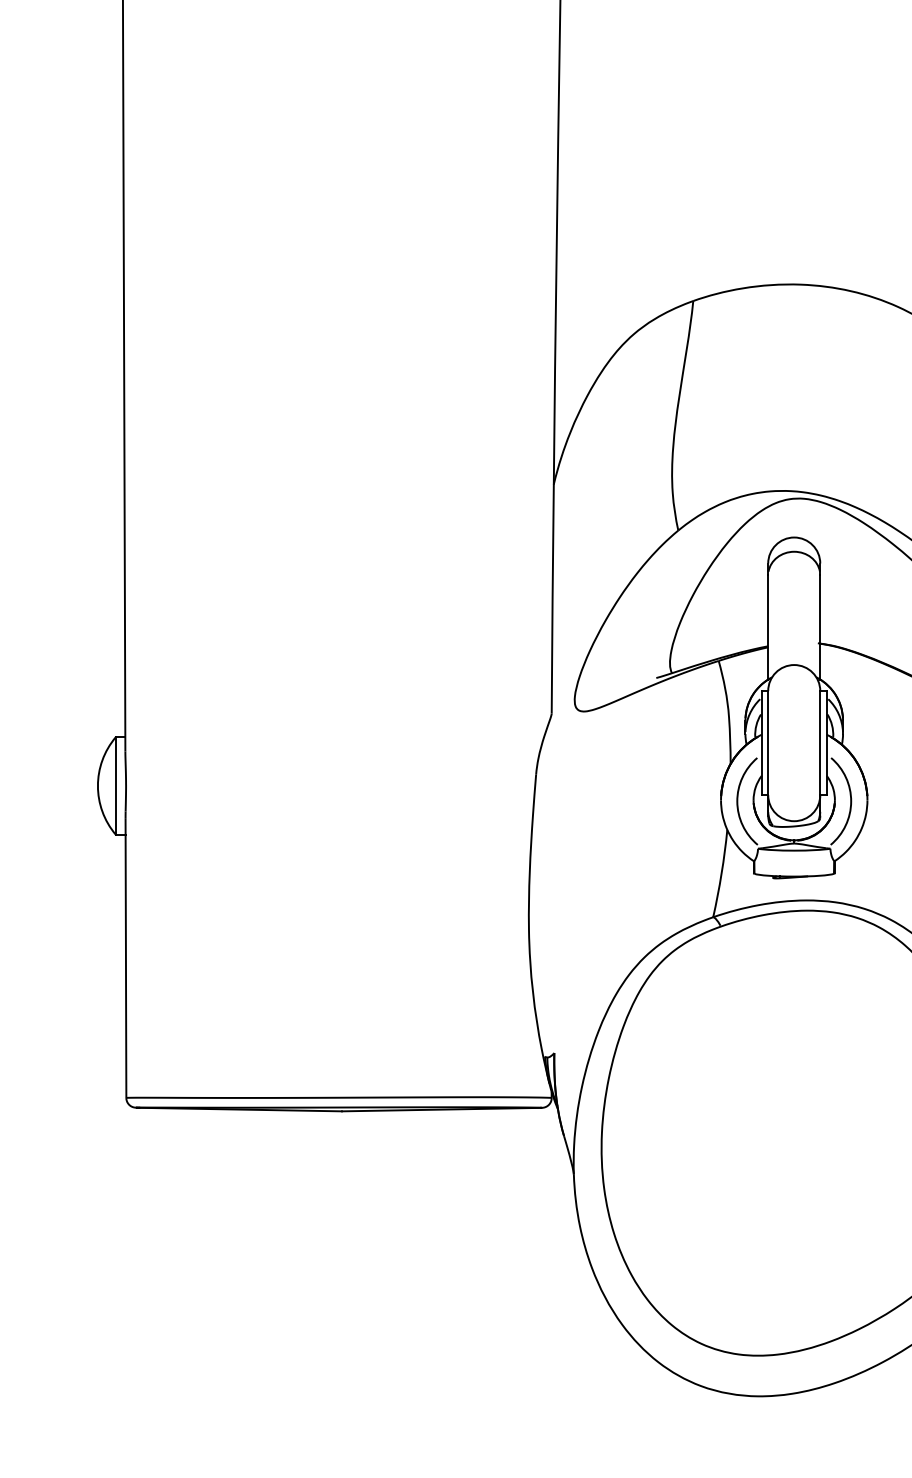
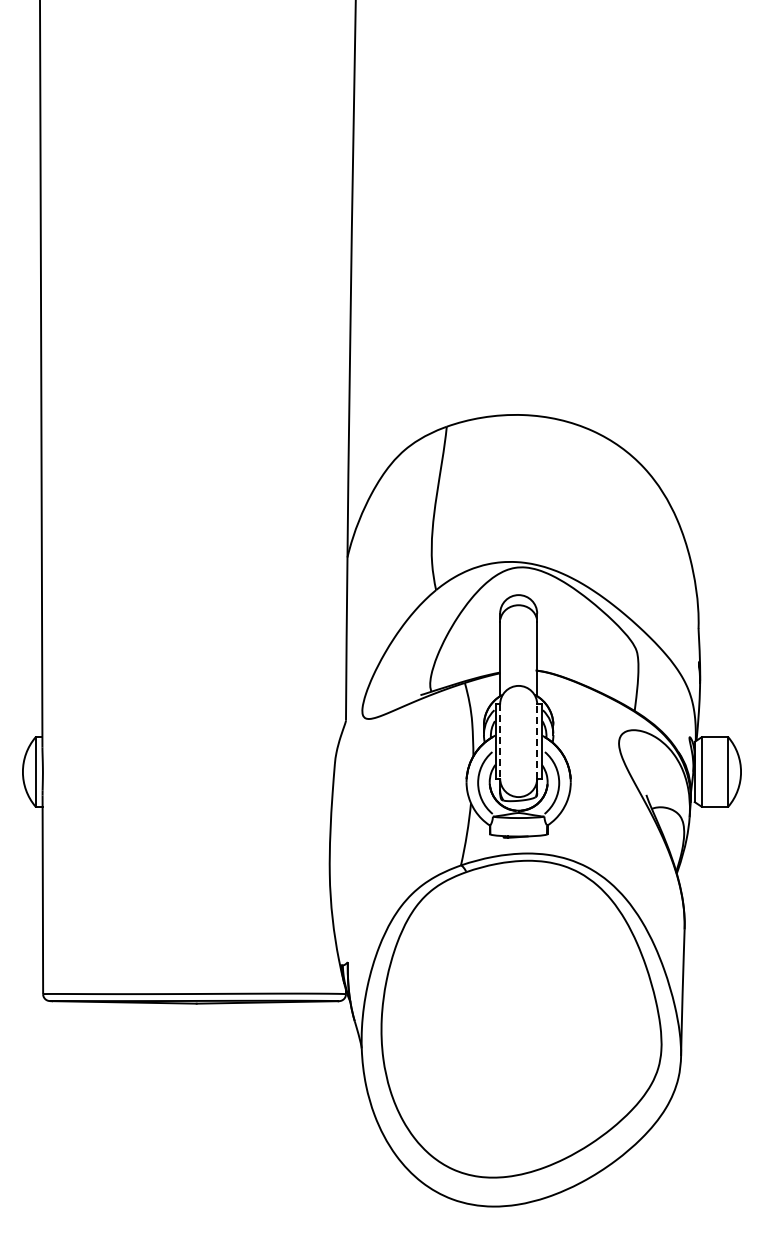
line: (768, 743) -> (500, 741), solid -> dashed
line: (820, 743) -> (537, 741), solid -> dashed

